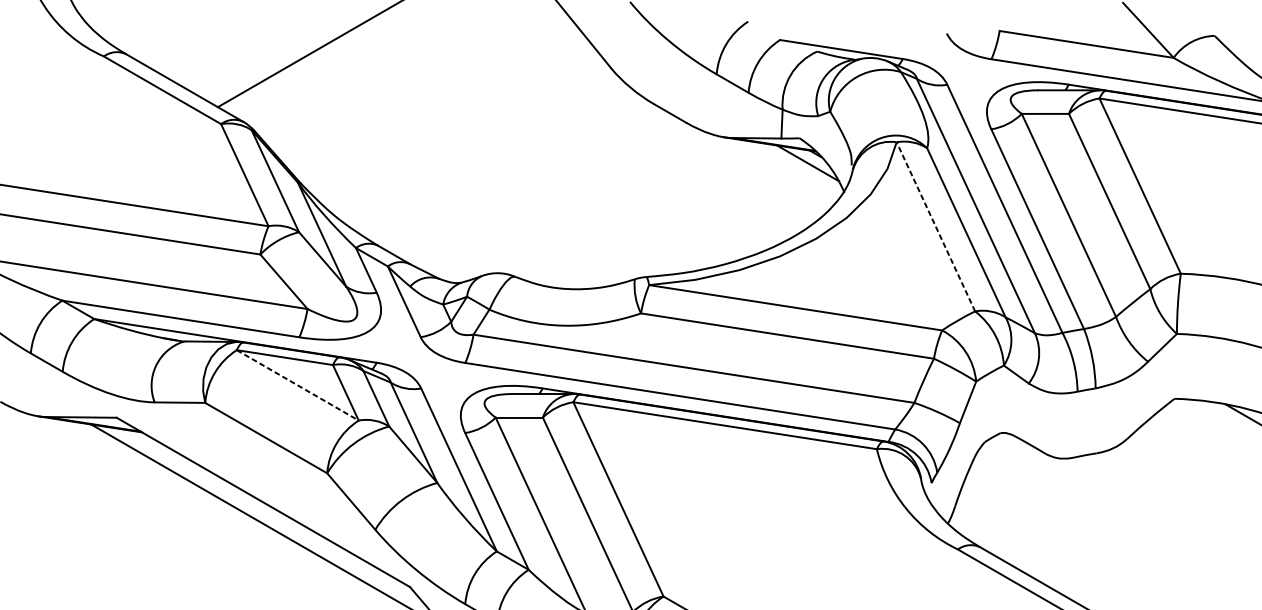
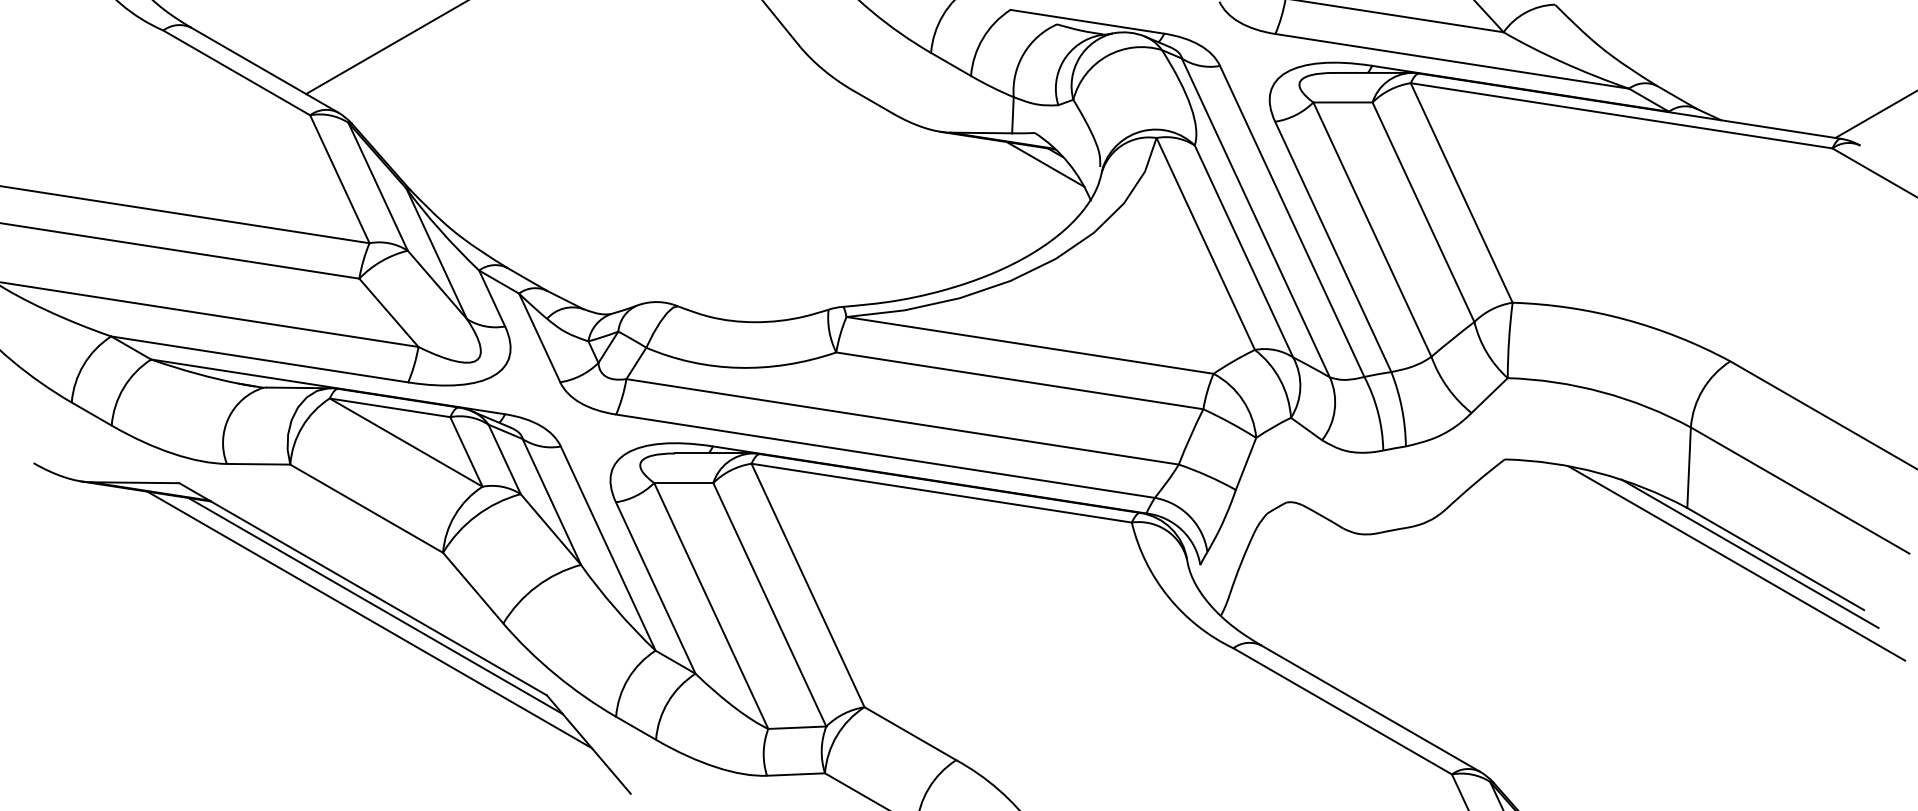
line: (935, 226) -> (1205, 243), dashed -> solid
line: (298, 385) -> (406, 442), dashed -> solid
line: (273, 516) -> (375, 606), added

